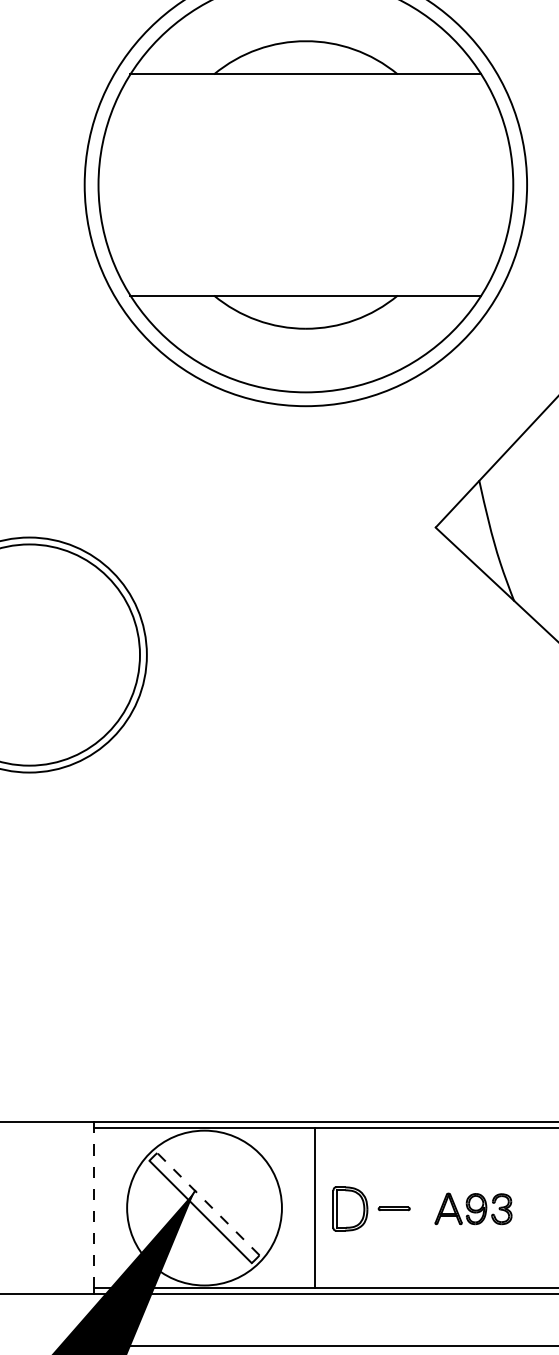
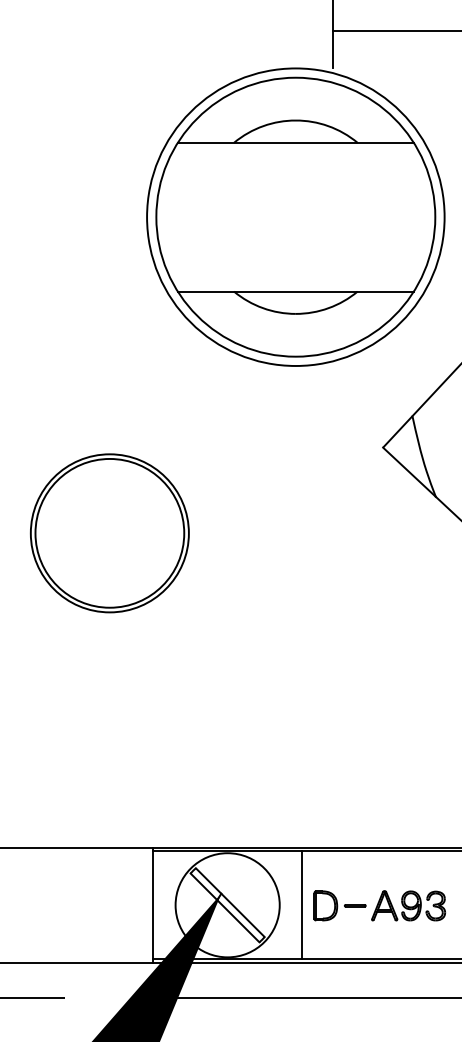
line: (208, 1203) -> (230, 902), dashed -> solid
line: (94, 1208) -> (153, 905), dashed -> solid
part: (473, 1208) -> (408, 905), size x1.43

